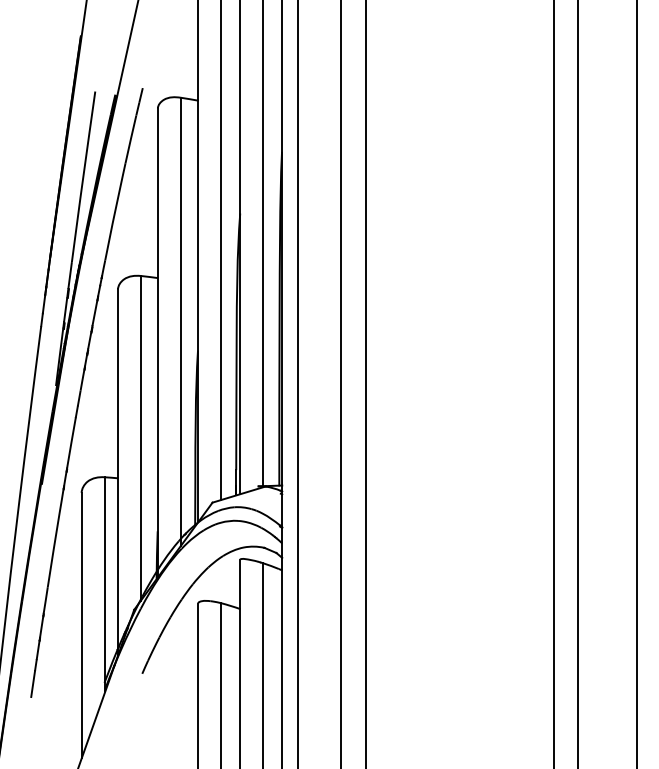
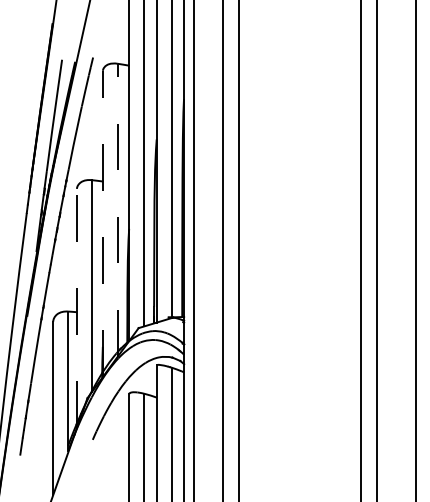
line: (180, 320) -> (117, 209), solid -> dashed
line: (157, 342) -> (102, 223), solid -> dashed
line: (117, 471) -> (76, 307), solid -> dashed

